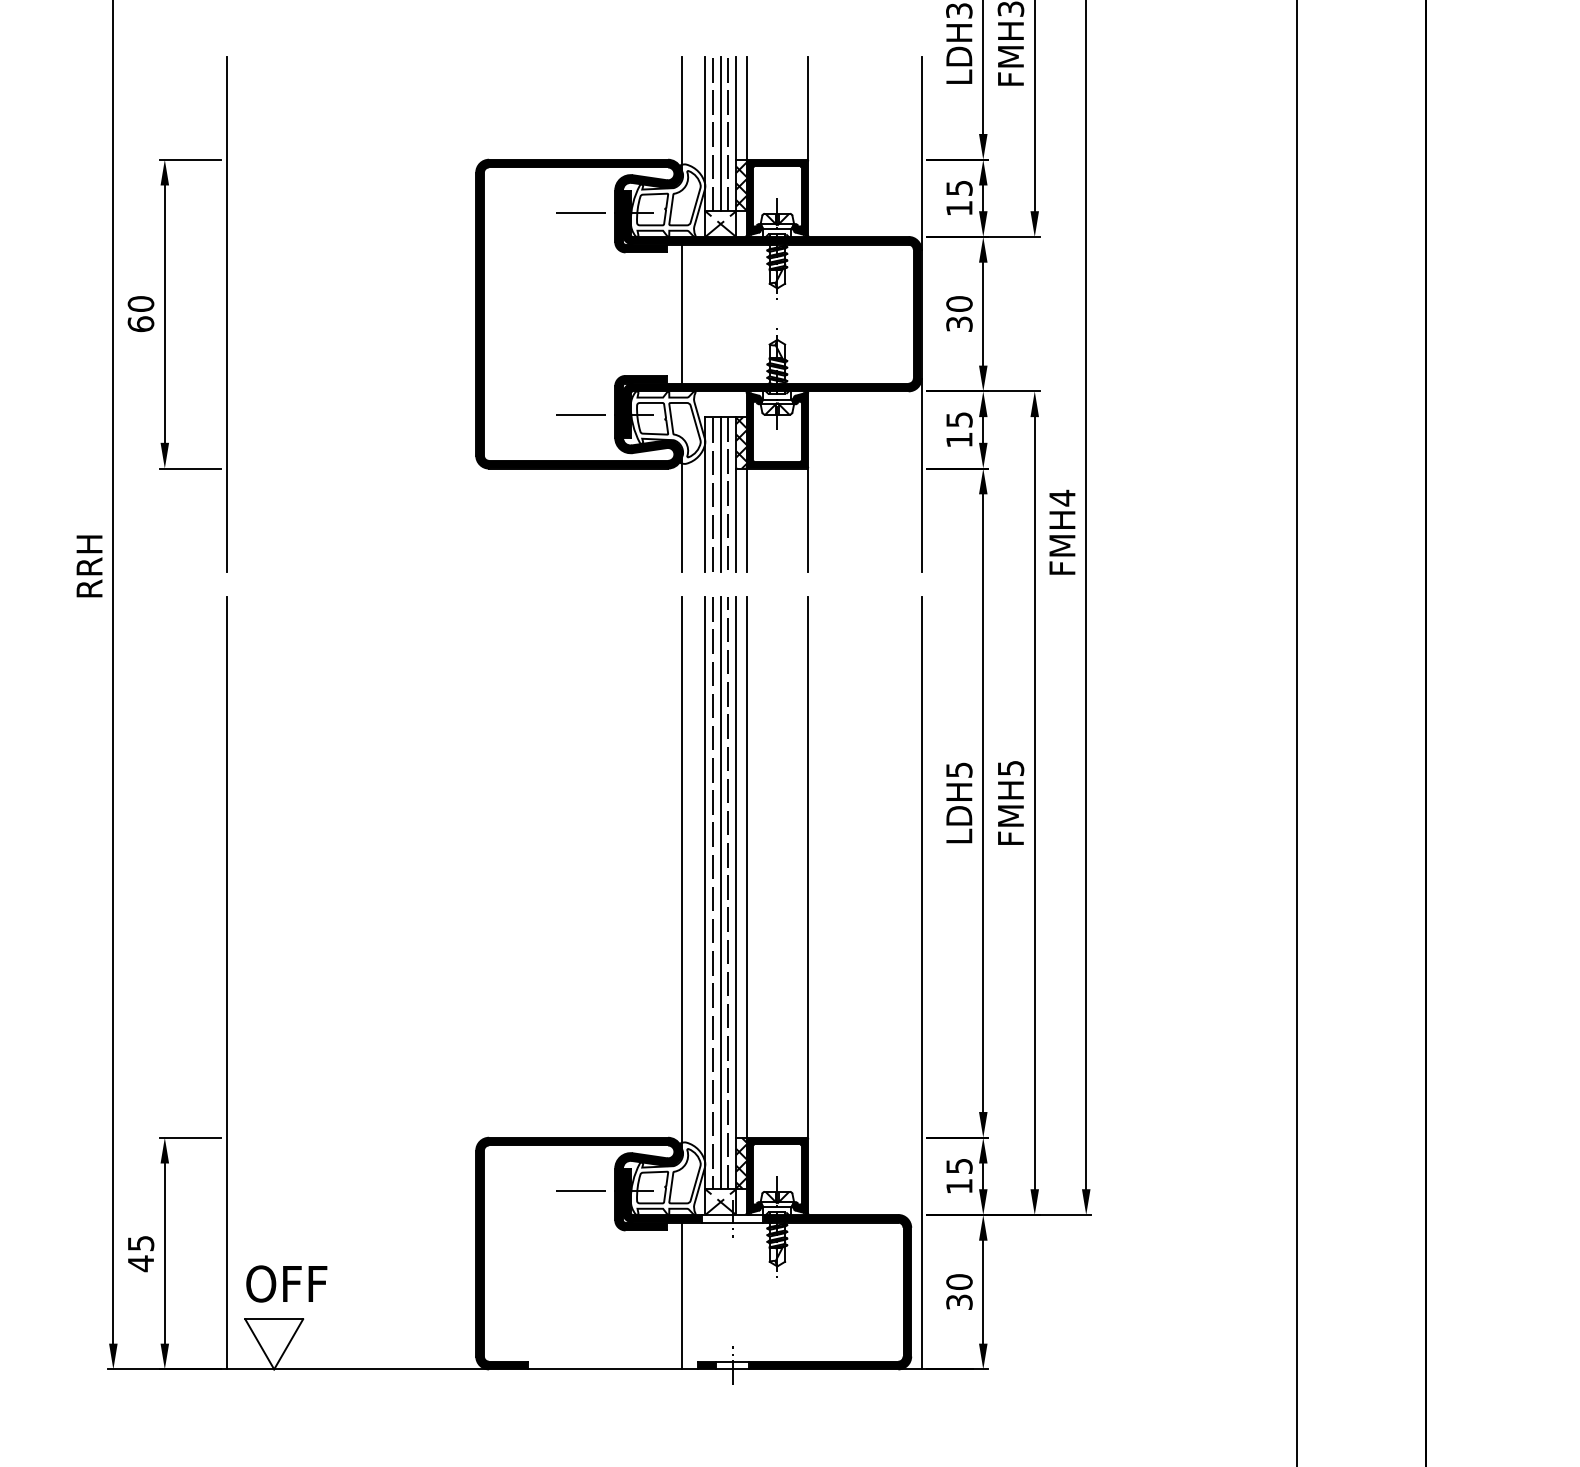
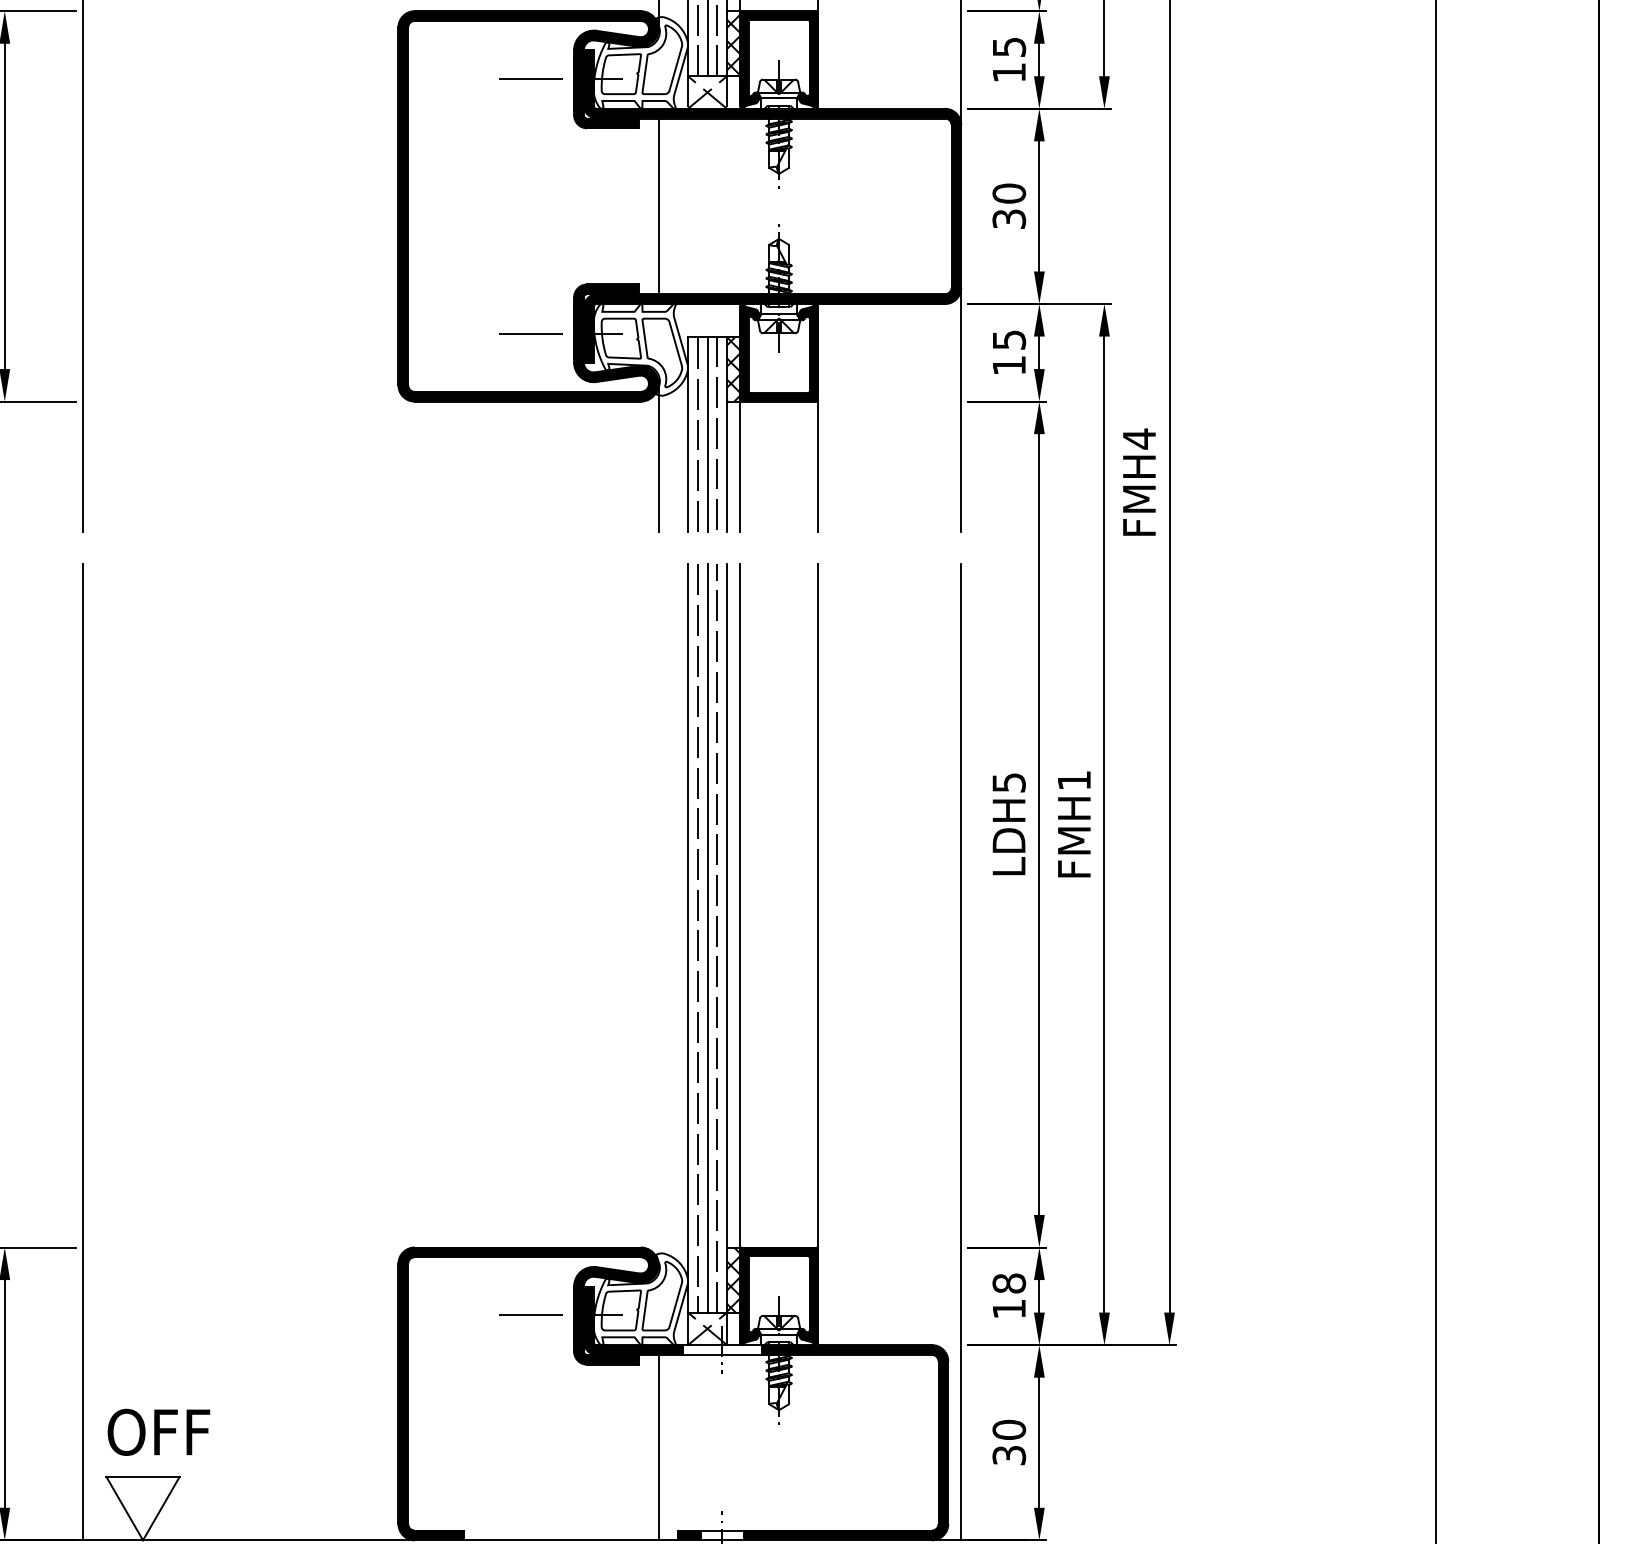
text: (1011, 768) -> (1075, 780), FMH5 -> FMH1
line: (682, 873) -> (659, 913), removed
text: (959, 1166) -> (1009, 1283), 15 -> 18

